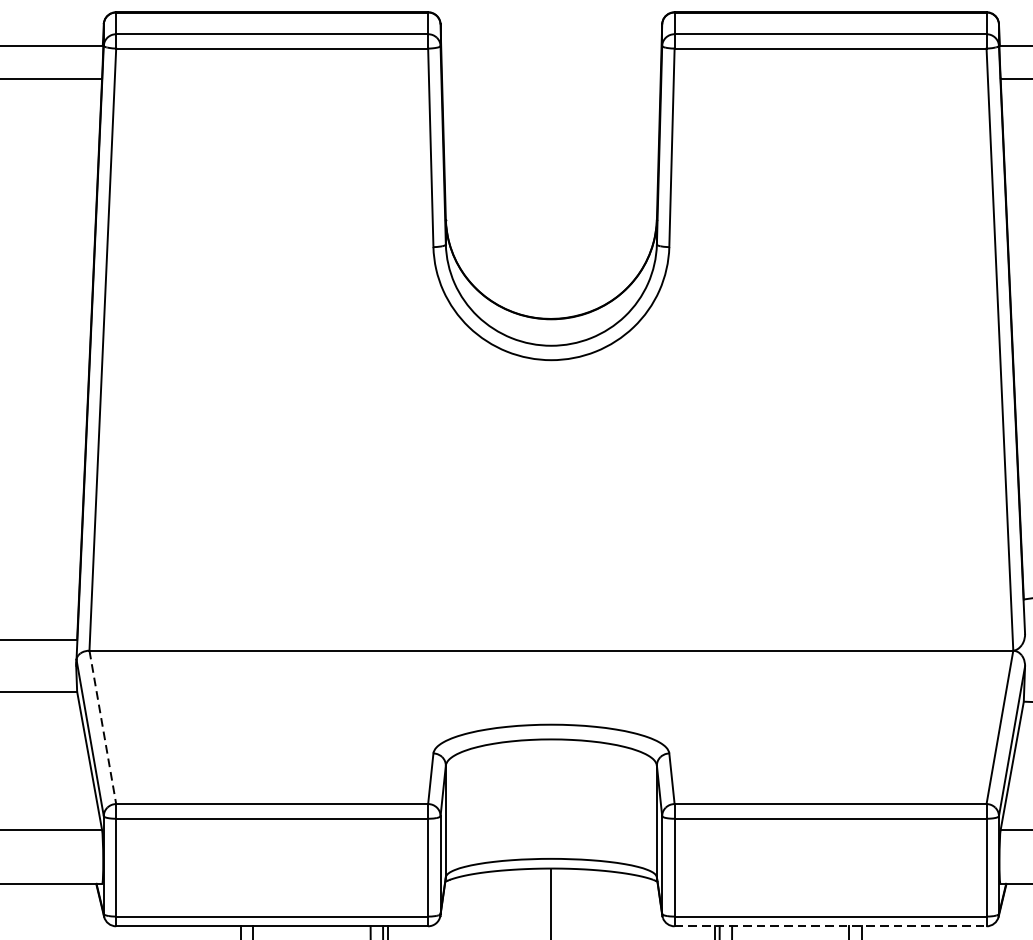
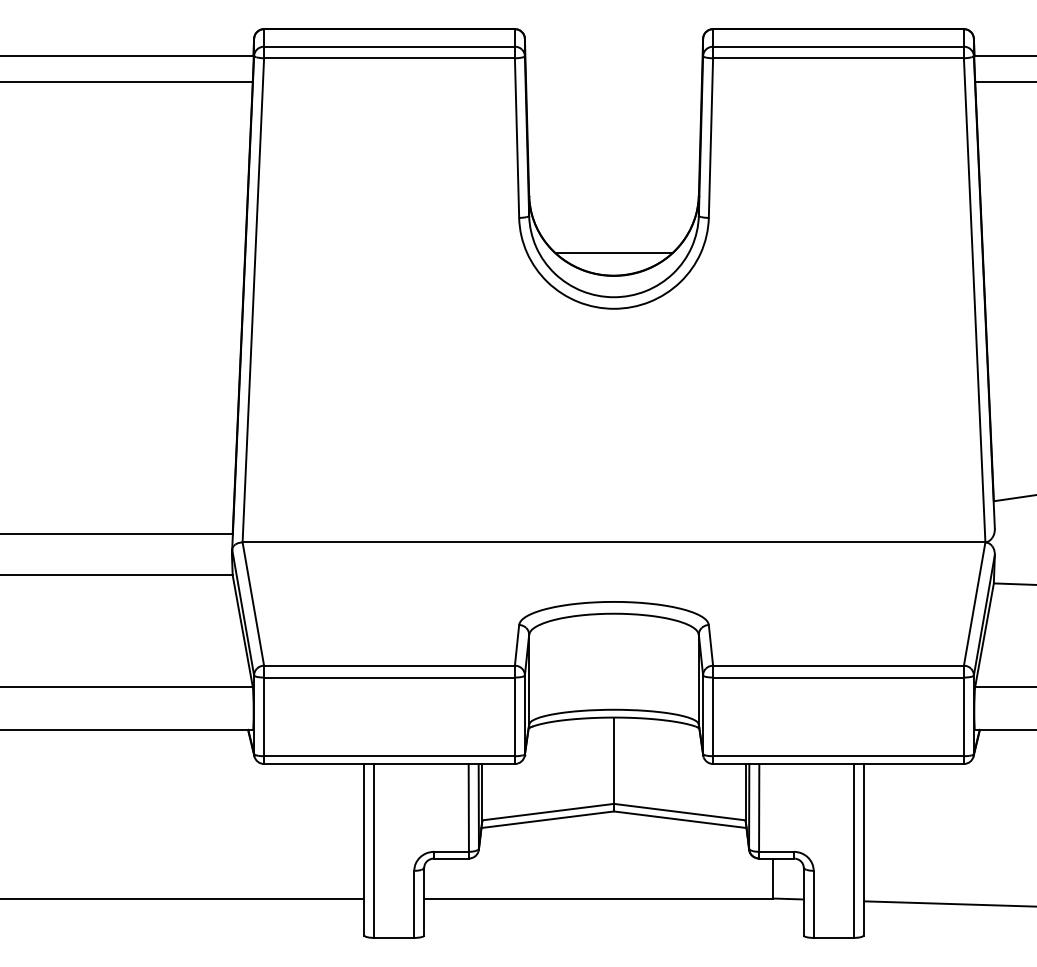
line: (550, 291) -> (613, 253), added
line: (103, 727) -> (253, 604), dashed -> solid
line: (831, 926) -> (839, 764), dashed -> solid

